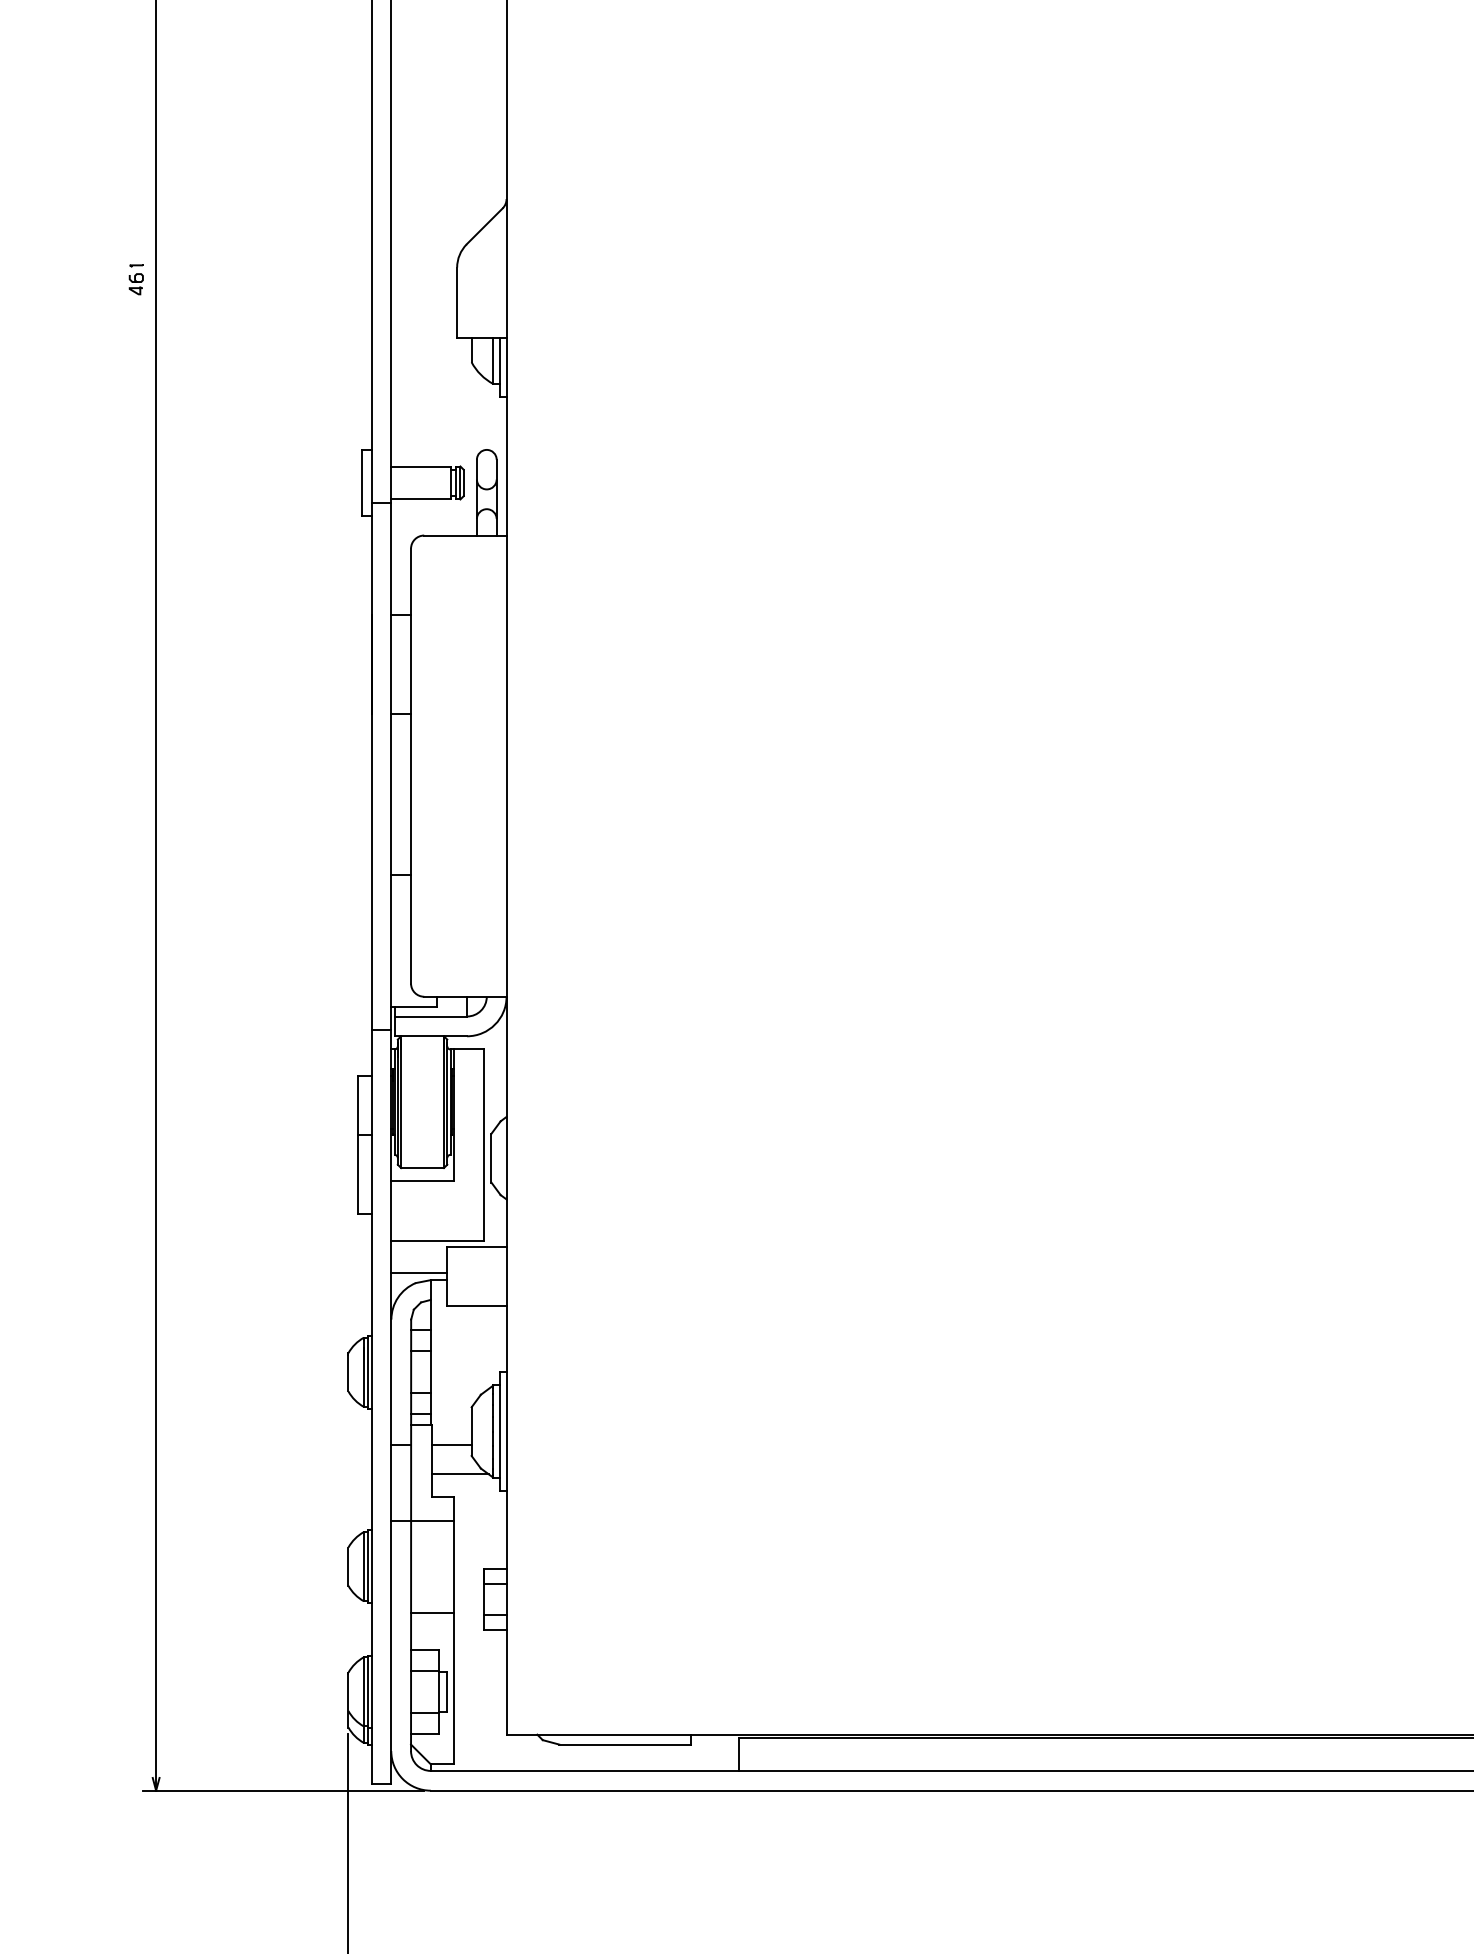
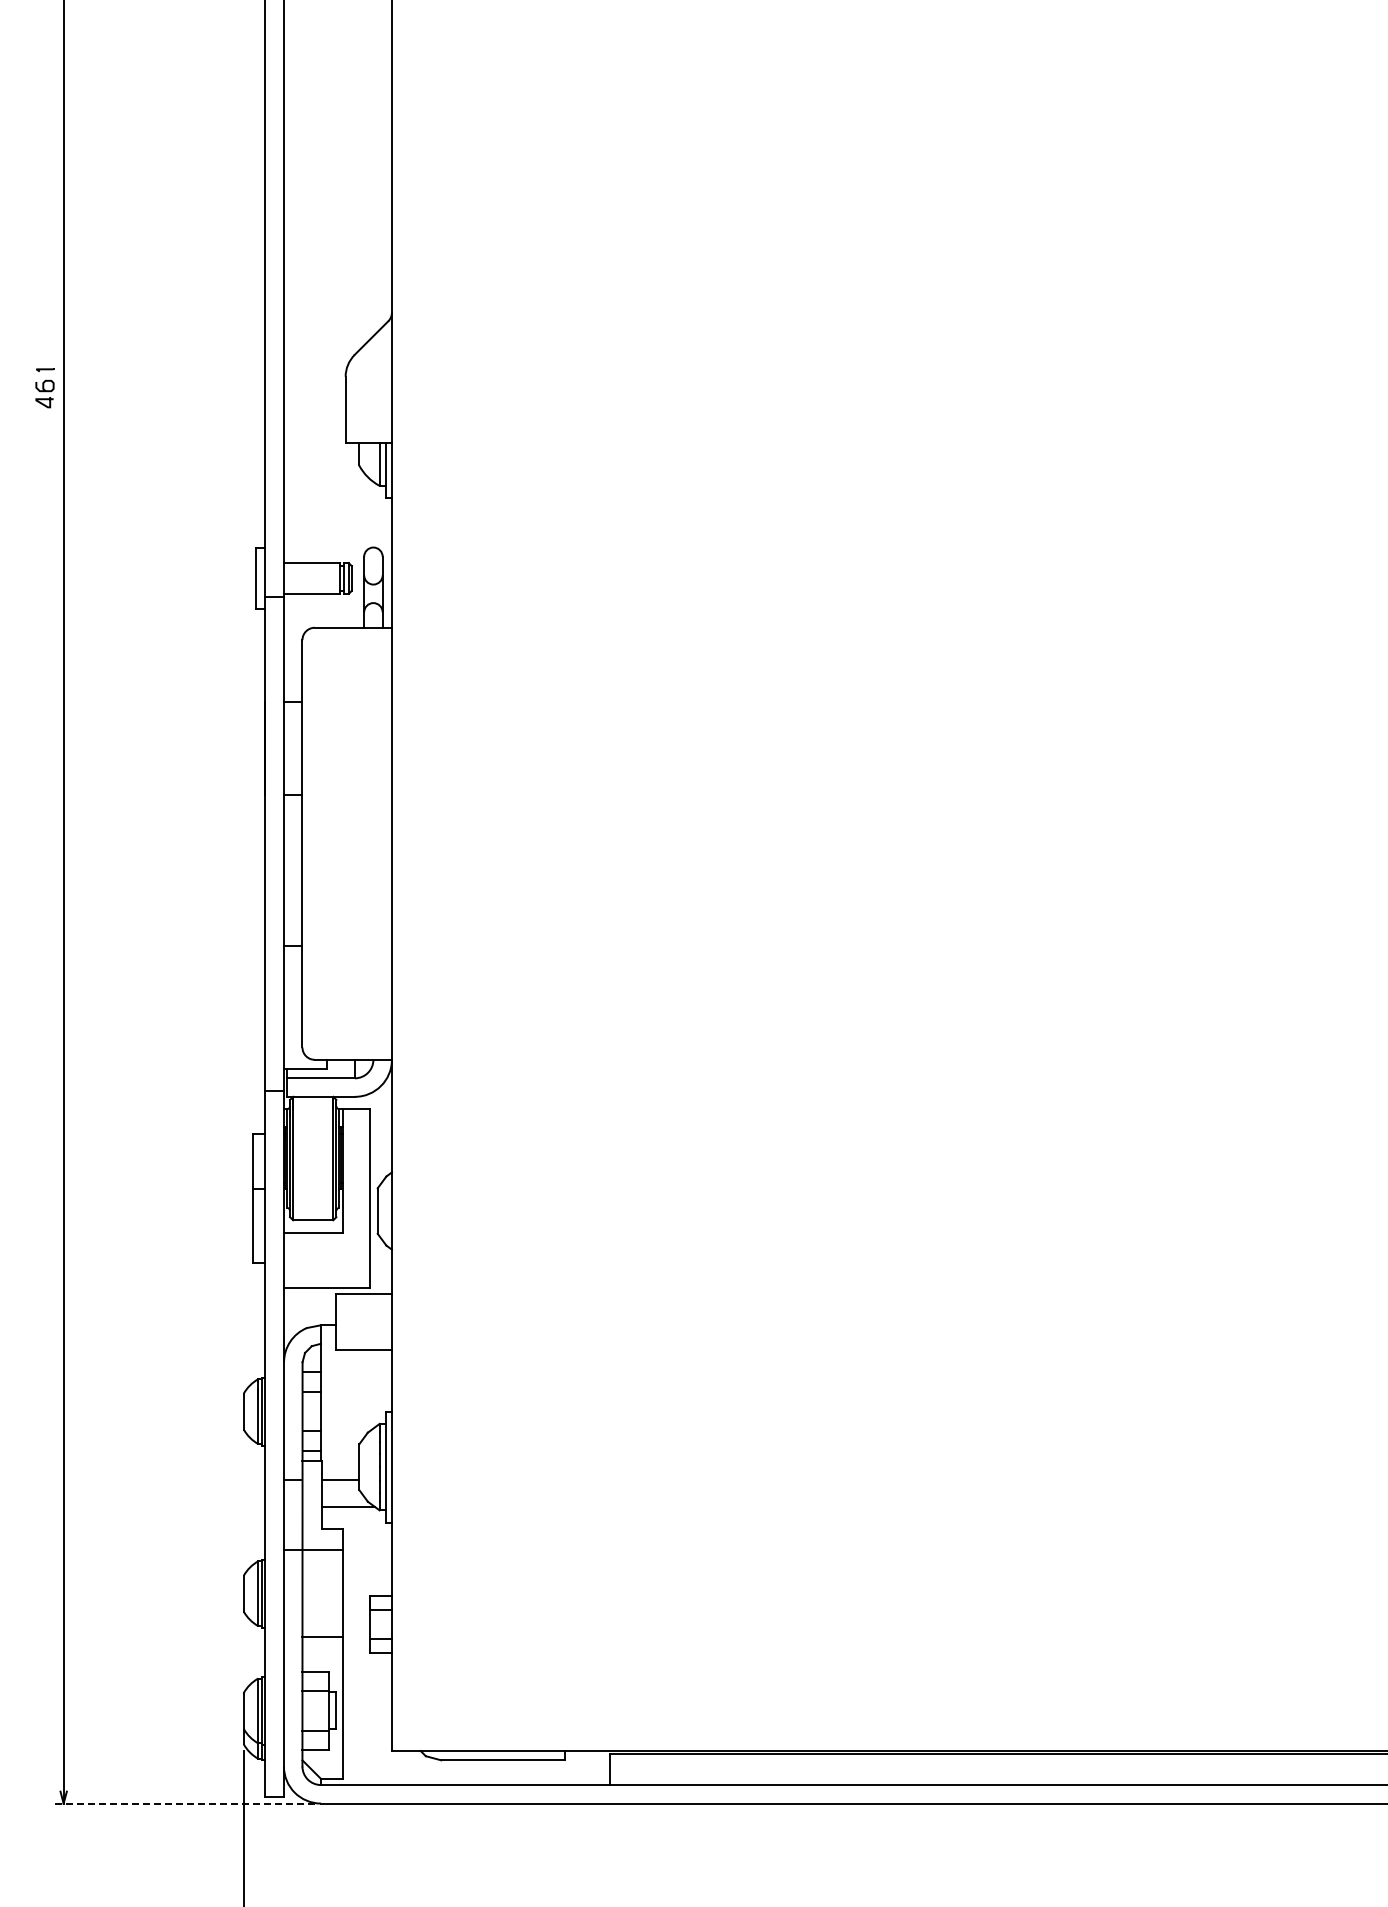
part: (136, 279) -> (45, 387), size x1.4
line: (418, 1273) -> (309, 1319), removed
line: (284, 1790) -> (183, 1803), solid -> dashed

